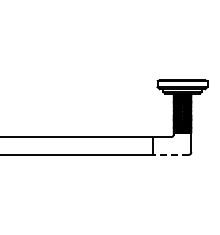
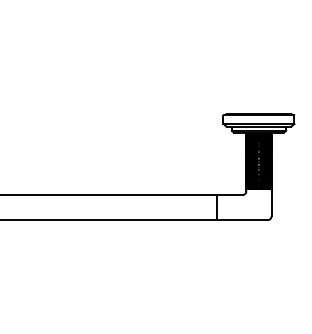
line: (170, 154) -> (241, 219), dashed -> solid

